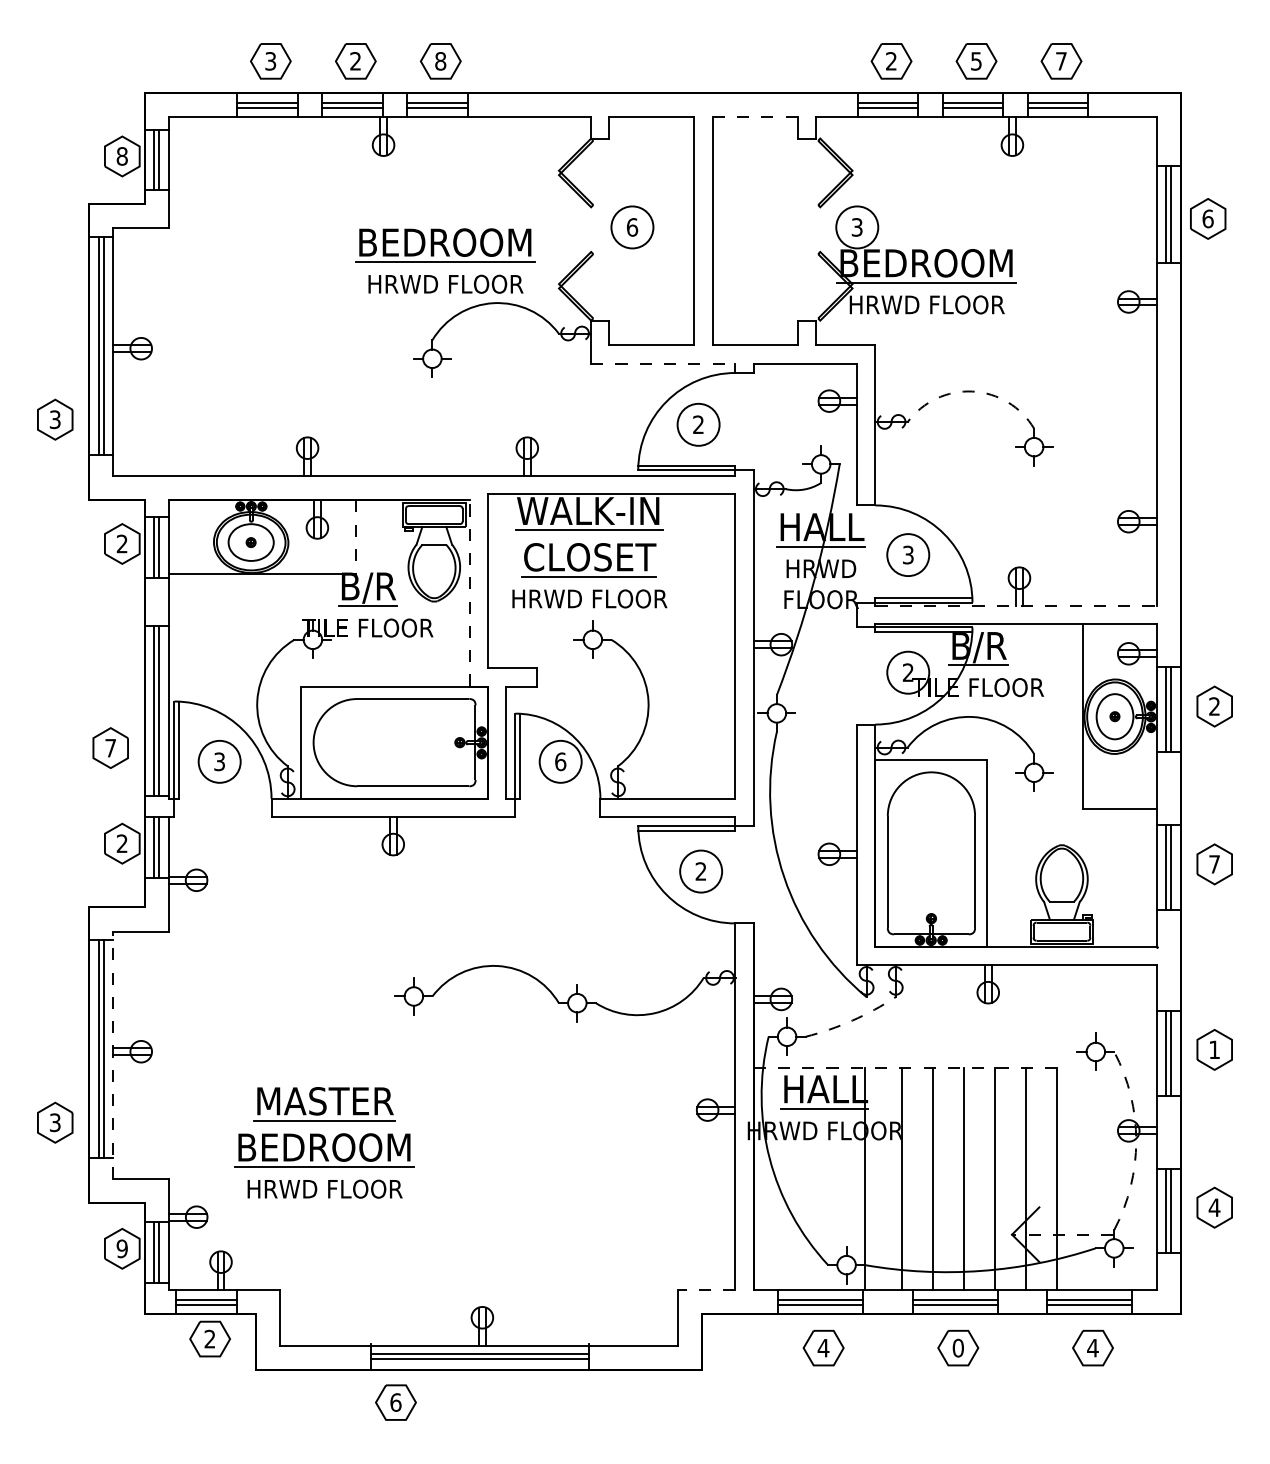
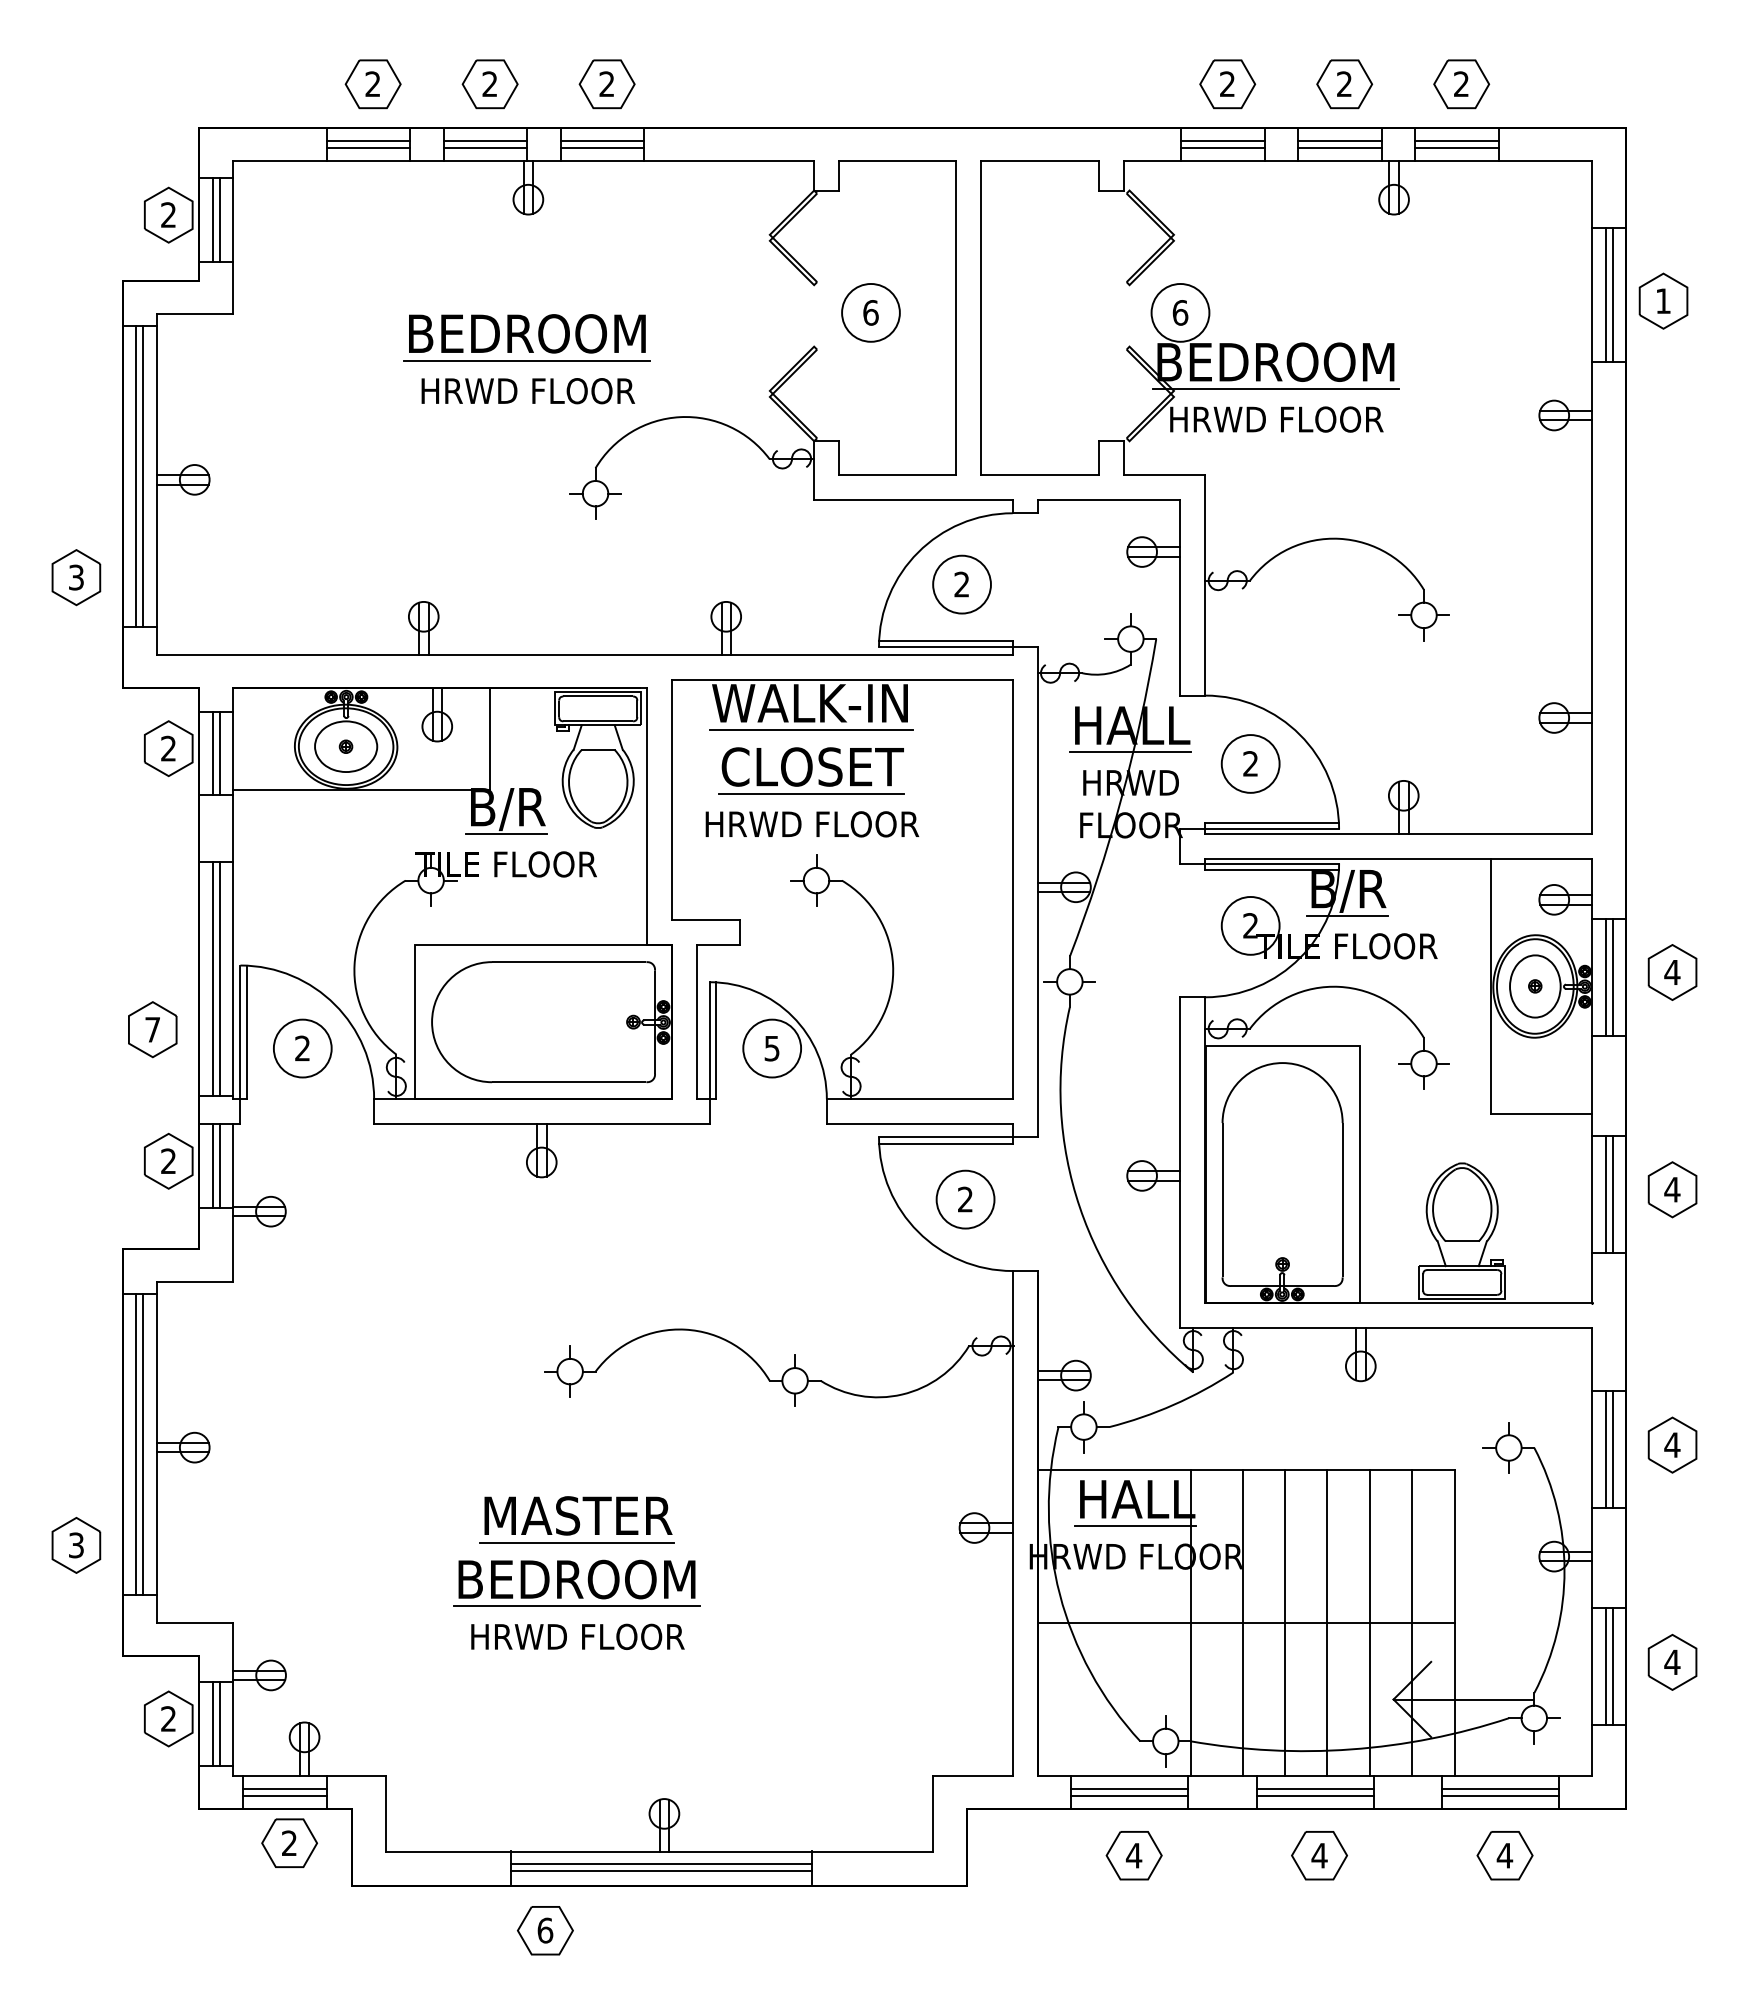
text: (1061, 60) -> (1461, 83), 7 -> 2
text: (270, 61) -> (372, 84), 3 -> 2
text: (440, 61) -> (606, 84), 8 -> 2
text: (976, 61) -> (1344, 84), 5 -> 2
line: (755, 117) -> (1040, 161), dashed -> solid
text: (122, 156) -> (168, 215), 8 -> 2
text: (1208, 219) -> (1663, 301), 6 -> 1
text: (857, 227) -> (1180, 312), 3 -> 6
part: (444, 261) -> (526, 359), moved
line: (663, 363) -> (913, 500), dashed -> solid
arc: (972, 391) -> (1339, 538), dashed -> solid
line: (356, 537) -> (490, 739), dashed -> solid
text: (908, 554) -> (1250, 763), 3 -> 2
line: (470, 593) -> (647, 816), dashed -> solid
line: (1015, 605) -> (1398, 833), dashed -> solid
text: (1214, 705) -> (1672, 971), 2 -> 4
text: (219, 761) -> (302, 1048), 3 -> 2
text: (560, 761) -> (772, 1048), 6 -> 5
text: (1214, 864) -> (1672, 1189), 7 -> 4
arc: (852, 1020) -> (1173, 1404), dashed -> solid
text: (1214, 1049) -> (1672, 1444), 1 -> 4
line: (113, 1055) -> (156, 1452), dashed -> solid
line: (905, 1068) -> (1246, 1470), dashed -> solid
arc: (1136, 1140) -> (1564, 1570), dashed -> solid
part: (324, 1142) -> (576, 1572), moved
line: (904, 1178) -> (1245, 1622), added
line: (1062, 1234) -> (1463, 1699), dashed -> solid
text: (122, 1248) -> (168, 1718), 9 -> 2
line: (706, 1289) -> (973, 1775), dashed -> solid
text: (958, 1347) -> (1319, 1855), 0 -> 4

